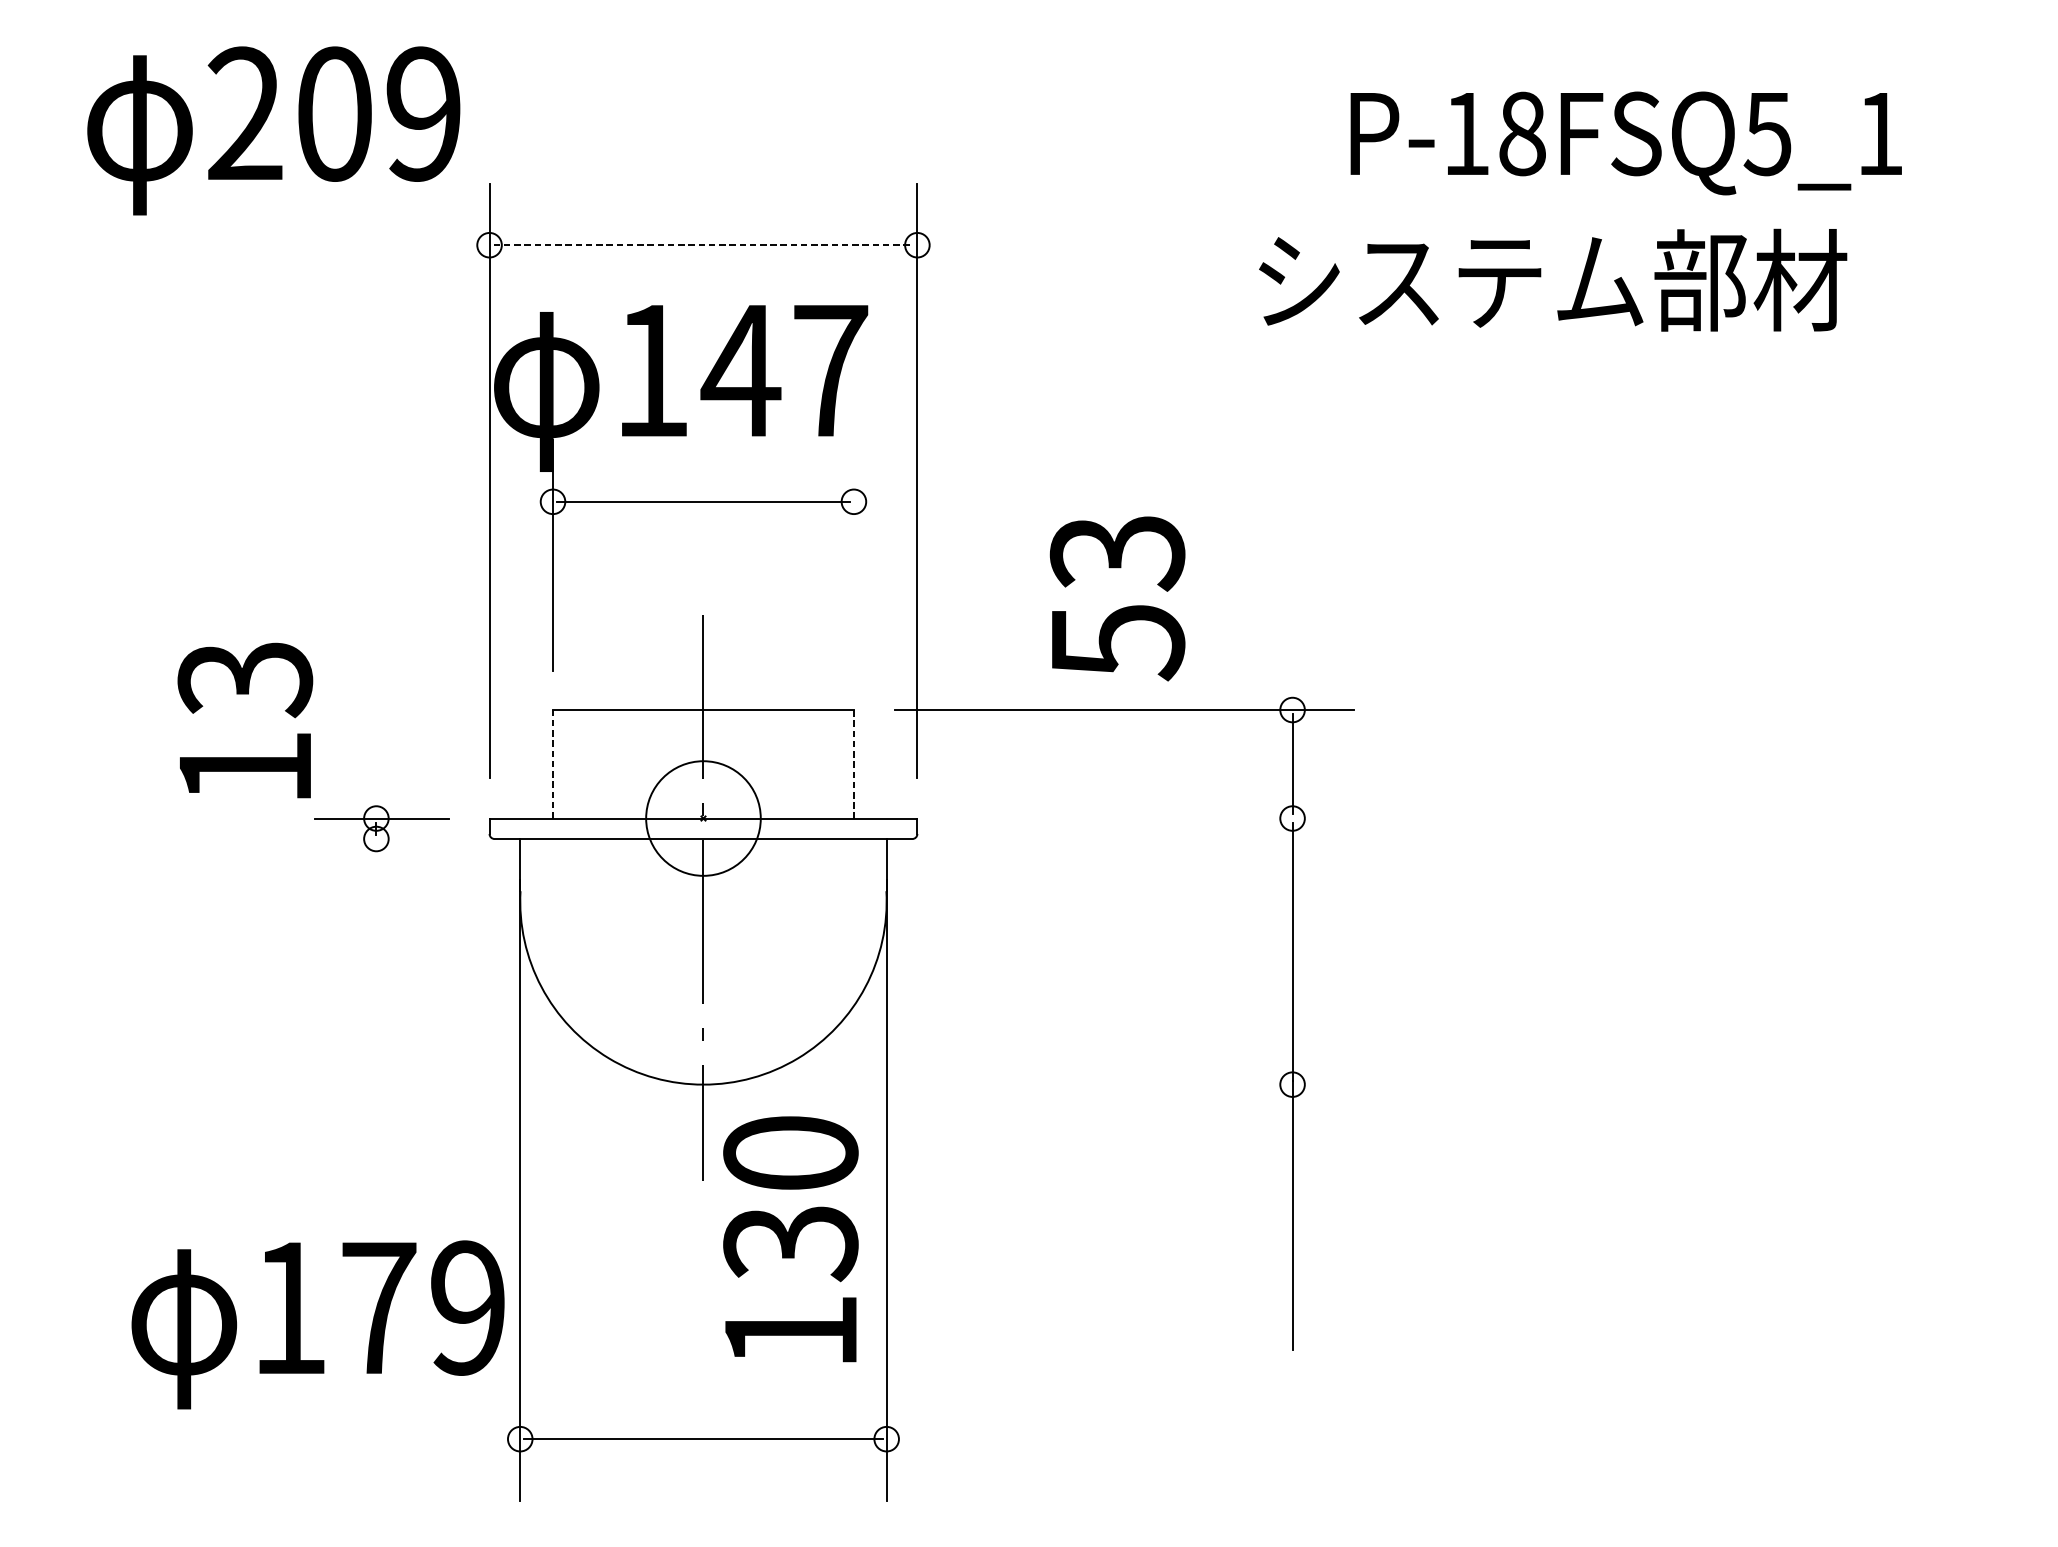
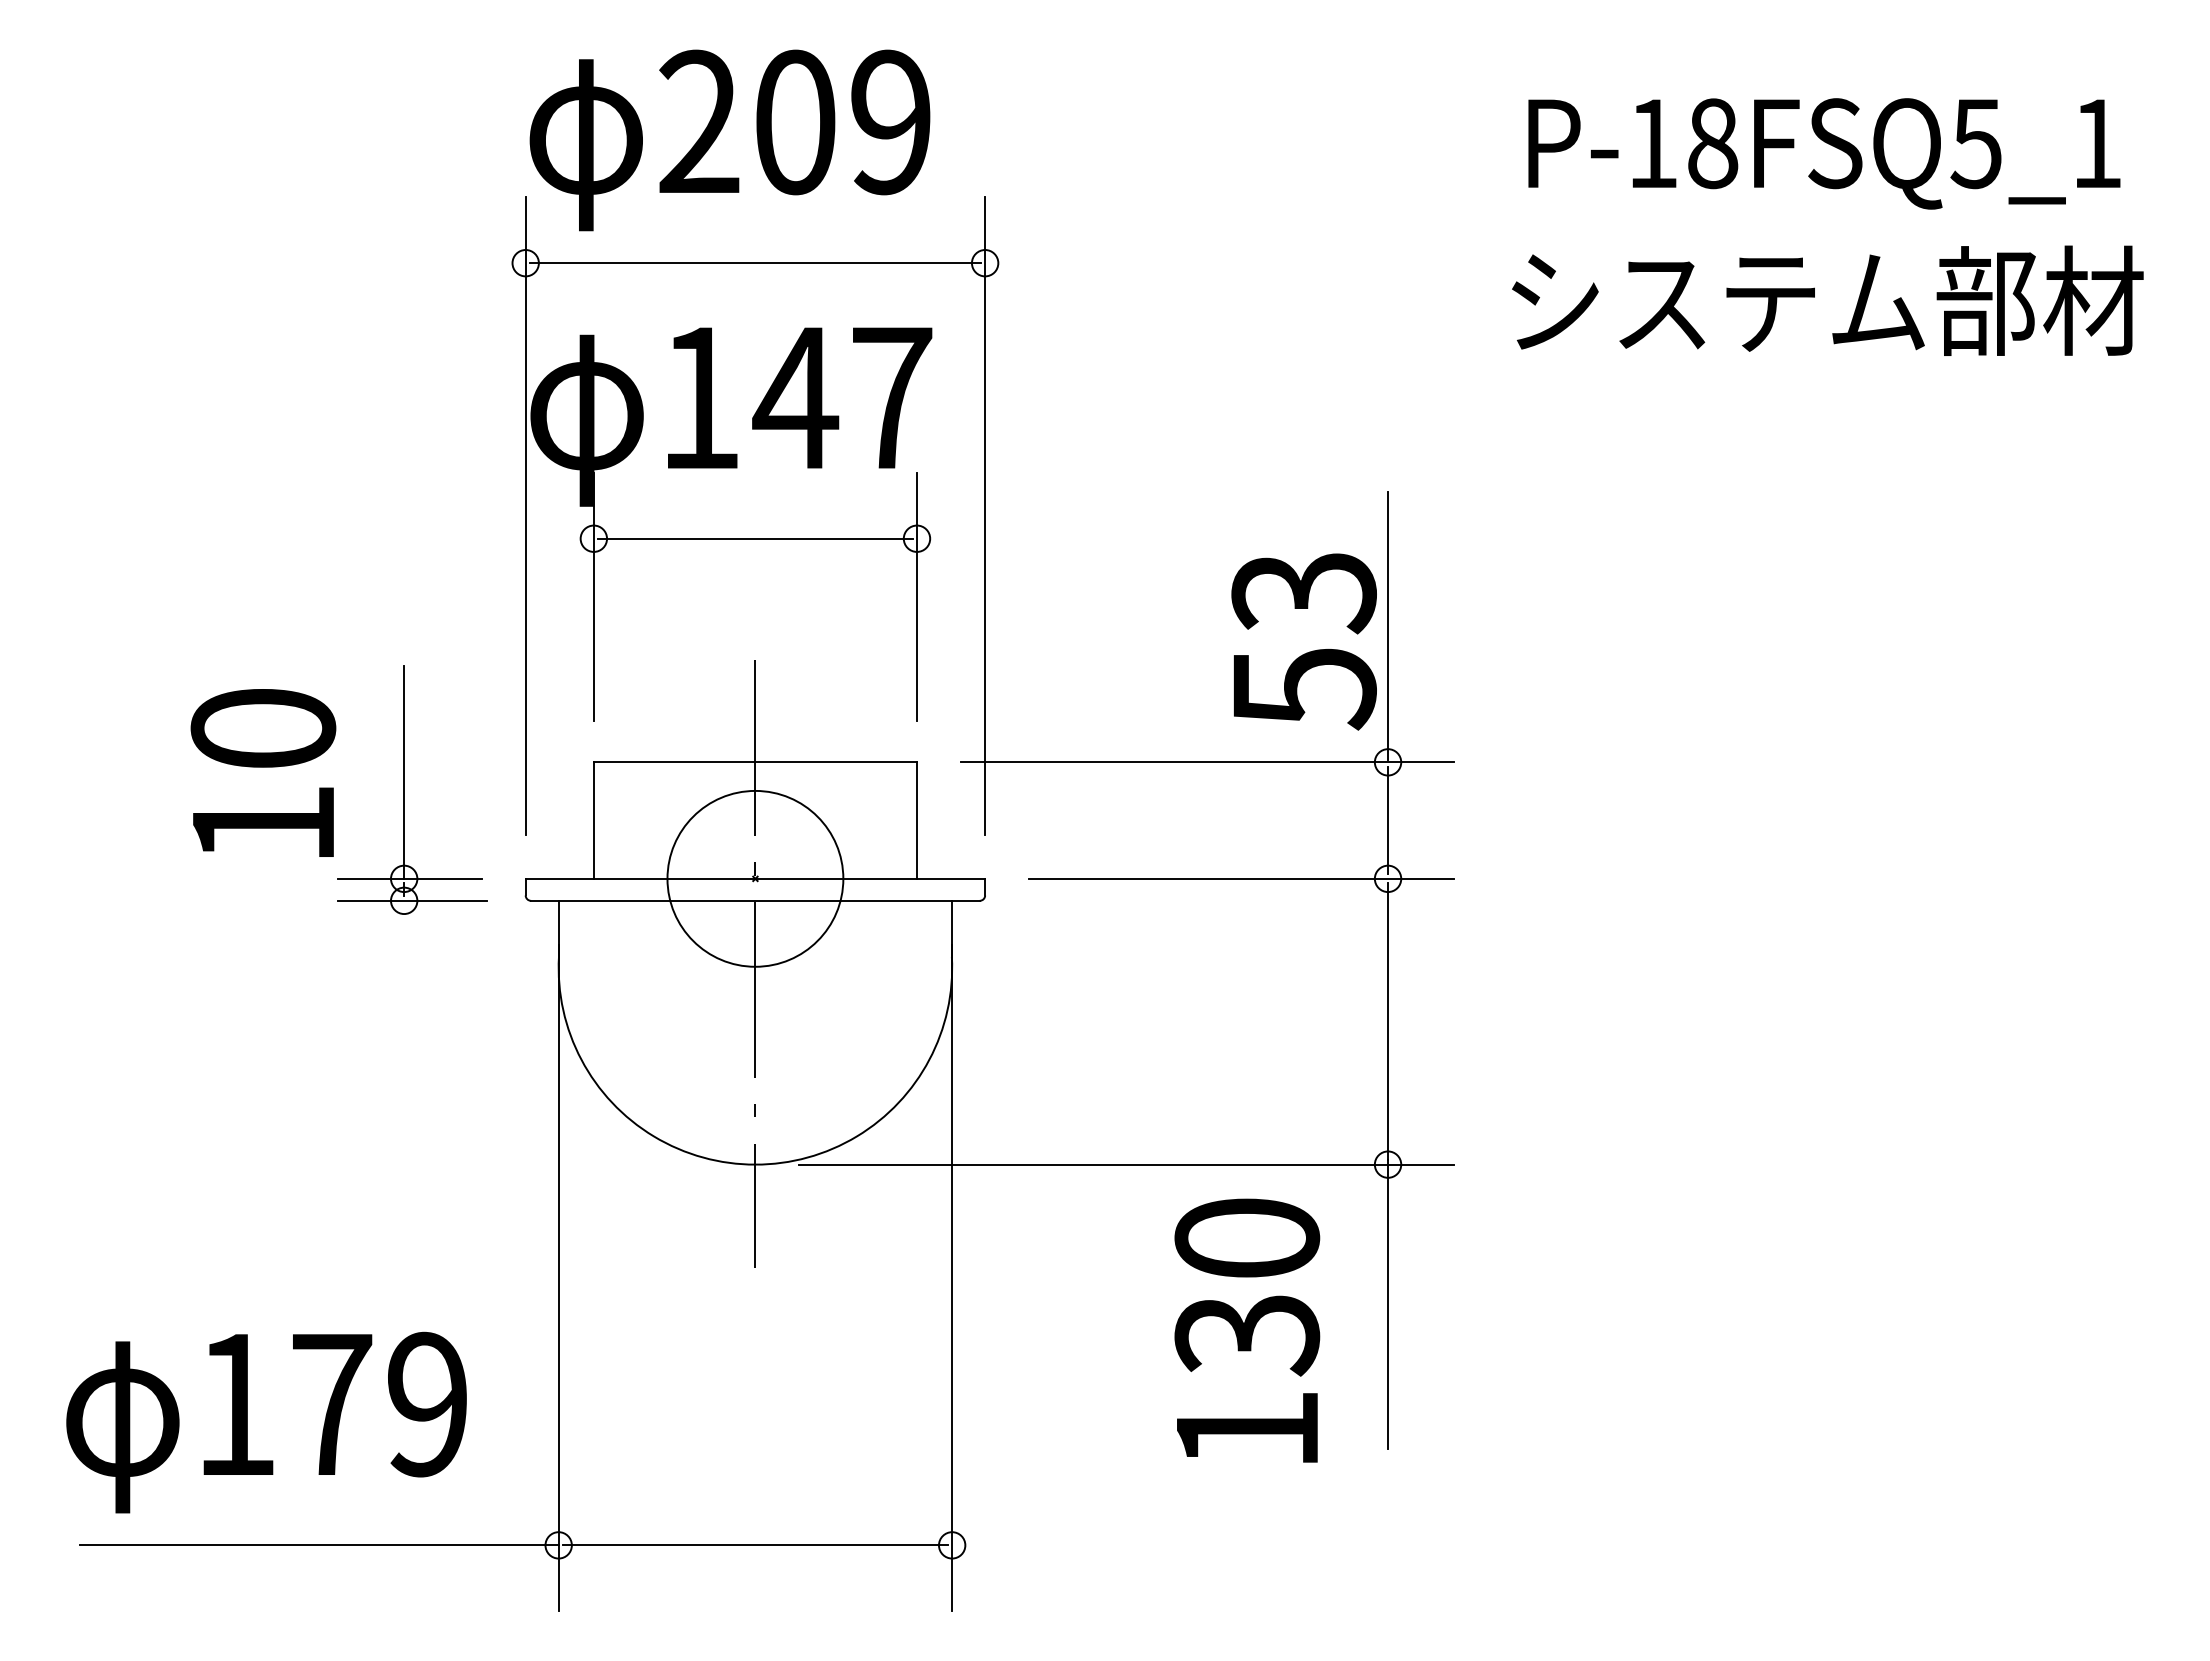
text: (273, 130) -> (729, 140), moved
text: (1626, 143) -> (1824, 153), moved
line: (703, 245) -> (755, 263), dashed -> solid
text: (1552, 279) -> (1827, 300), moved
line: (854, 555) -> (917, 596), added
line: (1292, 583) -> (1388, 626), added
text: (1116, 598) -> (1303, 641), moved
text: (245, 680) -> (263, 730), 13 -> 10
line: (376, 718) -> (404, 771), added
line: (552, 764) -> (593, 820), dashed -> solid
line: (854, 765) -> (917, 821), dashed -> solid
circle: (703, 818) -> (755, 878), size x1.43
line: (1156, 818) -> (1241, 878), added
line: (384, 838) -> (412, 900), added
line: (1049, 1084) -> (1126, 1164), added
text: (791, 1239) -> (1247, 1330), moved
text: (318, 1324) -> (266, 1422), moved
line: (297, 1439) -> (319, 1545), added

